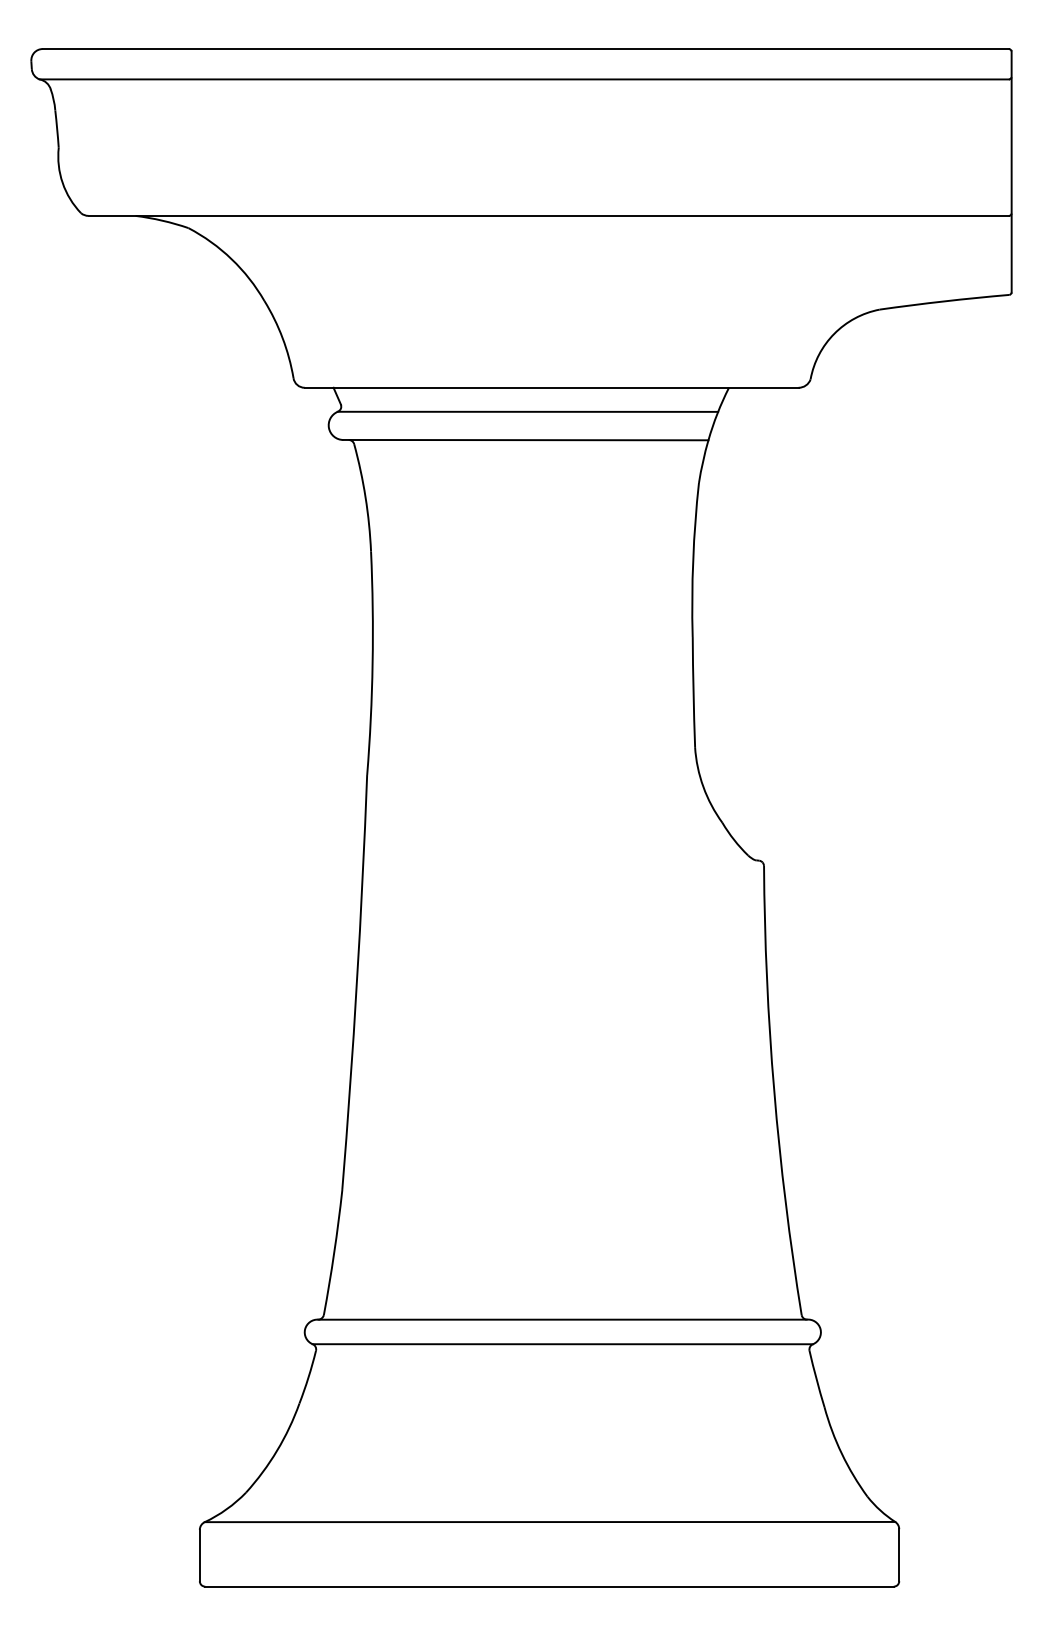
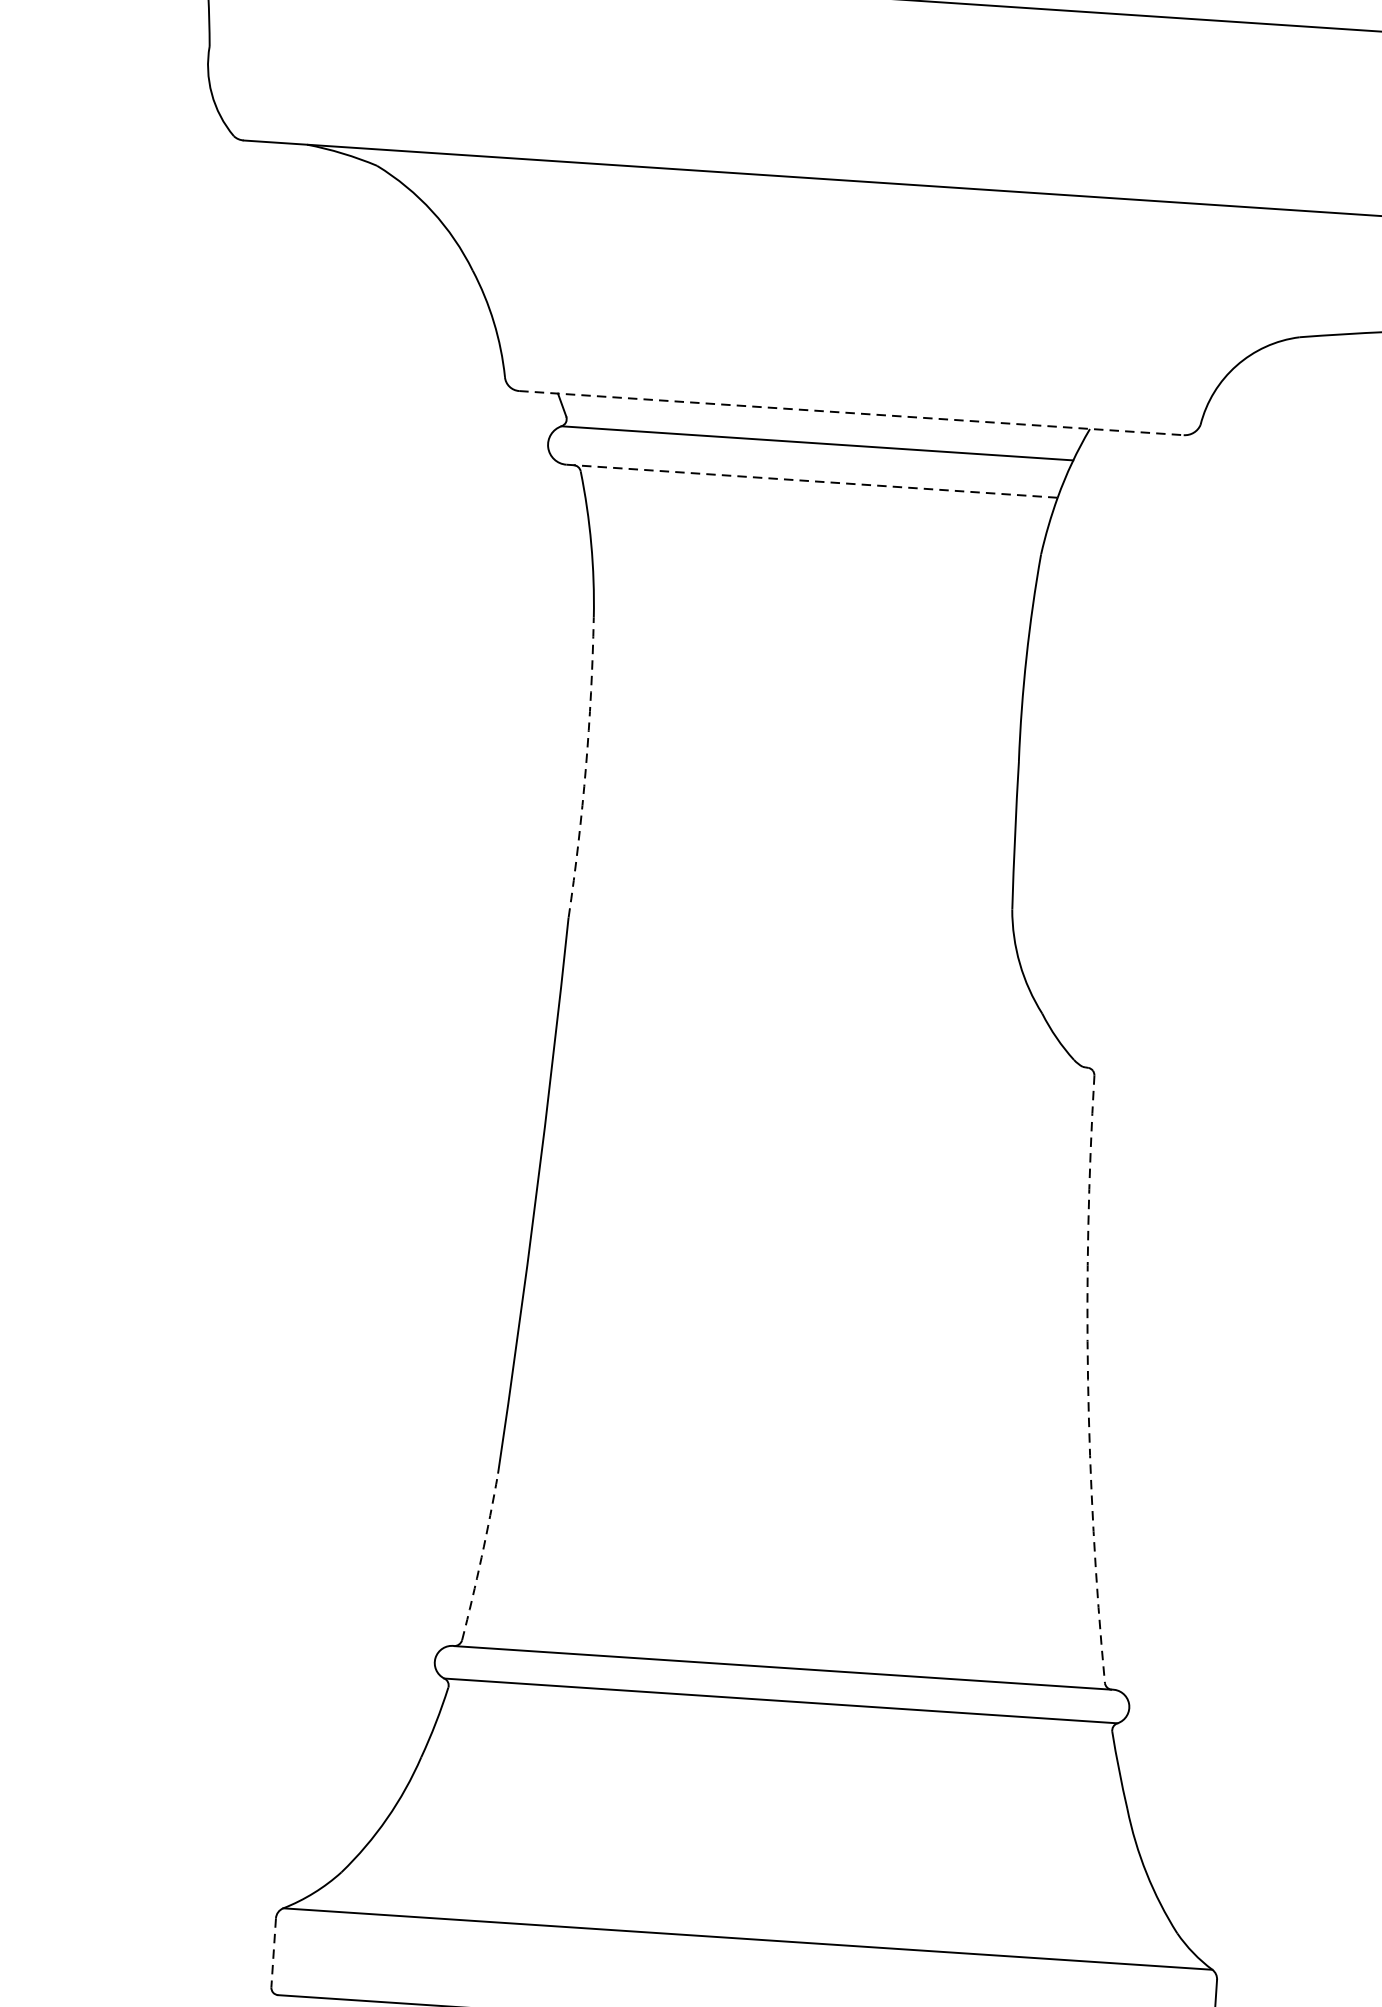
line: (551, 387) -> (851, 412), solid -> dashed
line: (525, 440) -> (811, 481), solid -> dashed
arc: (372, 663) -> (585, 768), solid -> dashed
arc: (774, 1091) -> (1088, 1379), solid -> dashed
arc: (334, 1252) -> (481, 1557), solid -> dashed
line: (199, 1555) -> (273, 1952), solid -> dashed

